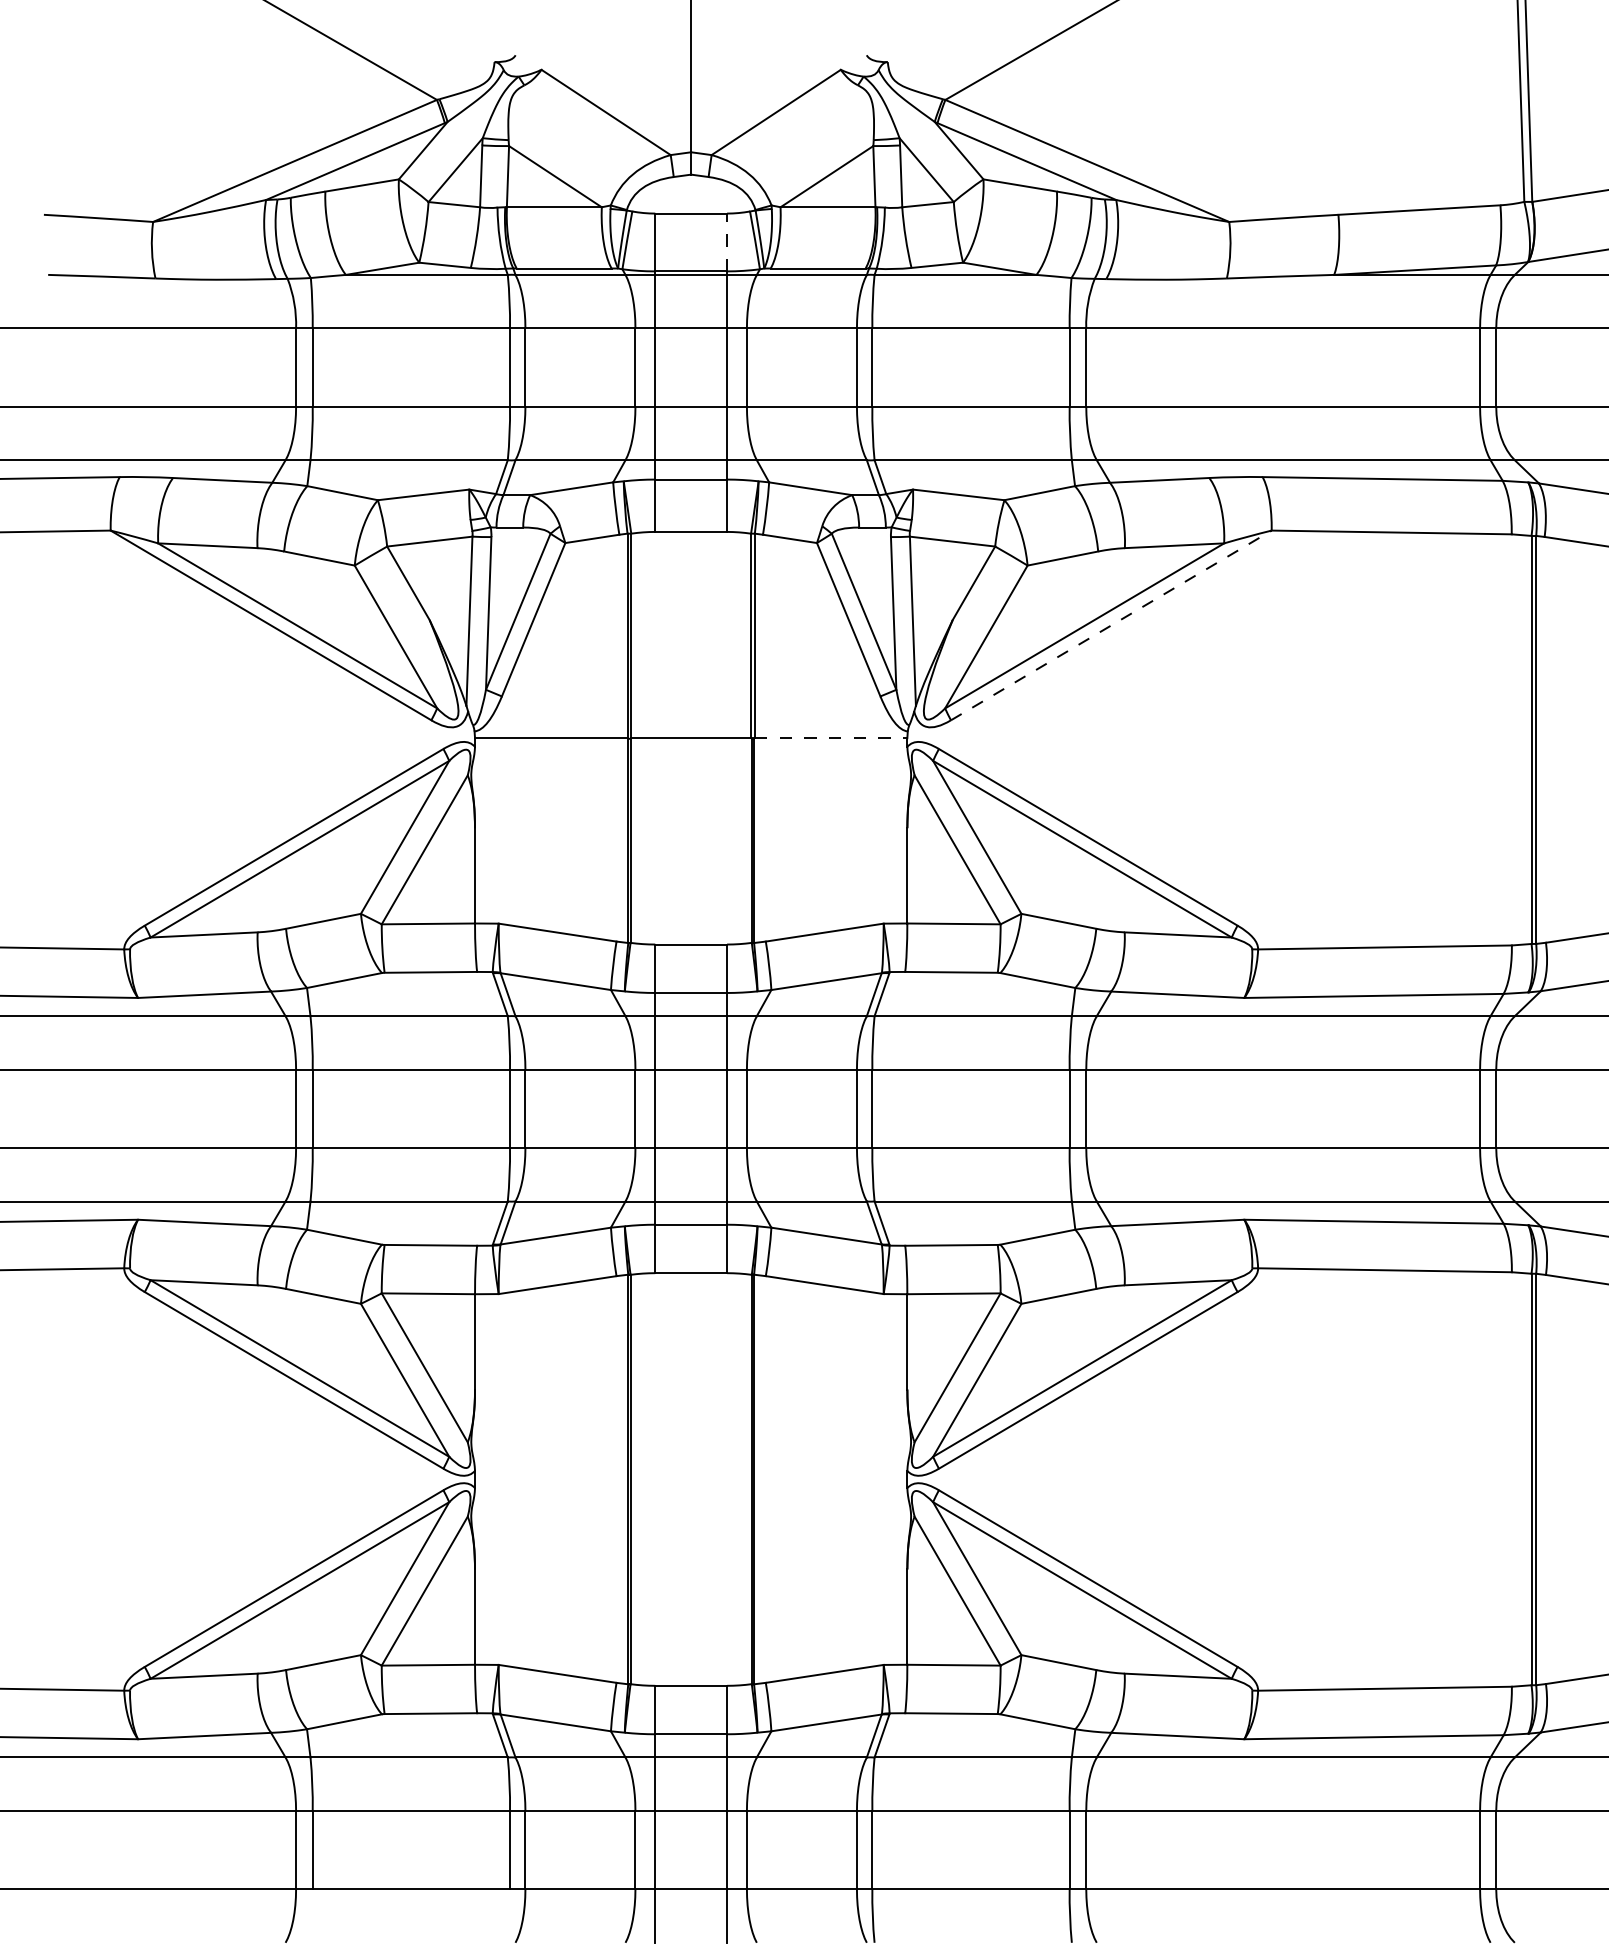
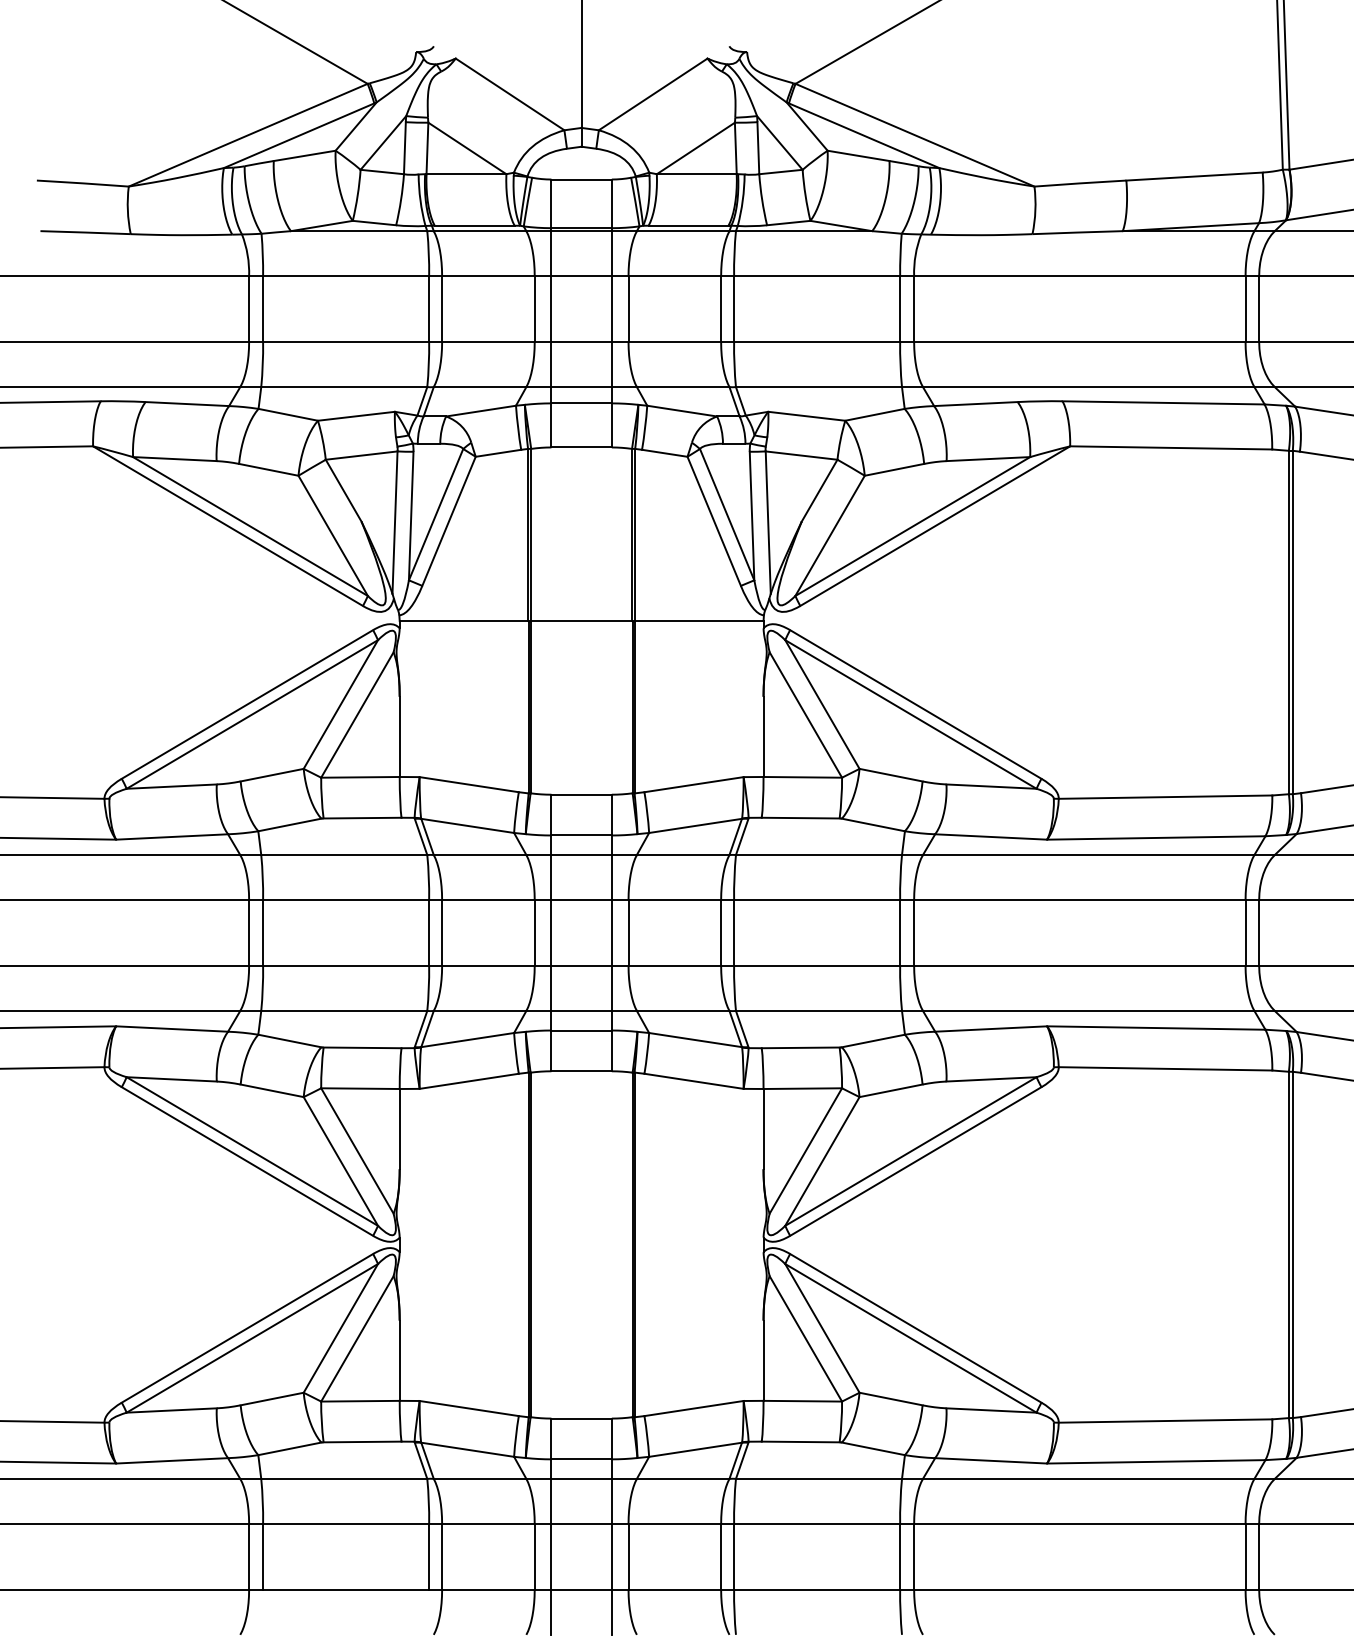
line: (726, 242) -> (611, 203), dashed -> solid
line: (1111, 625) -> (935, 526), dashed -> solid
line: (831, 738) -> (699, 621), dashed -> solid

